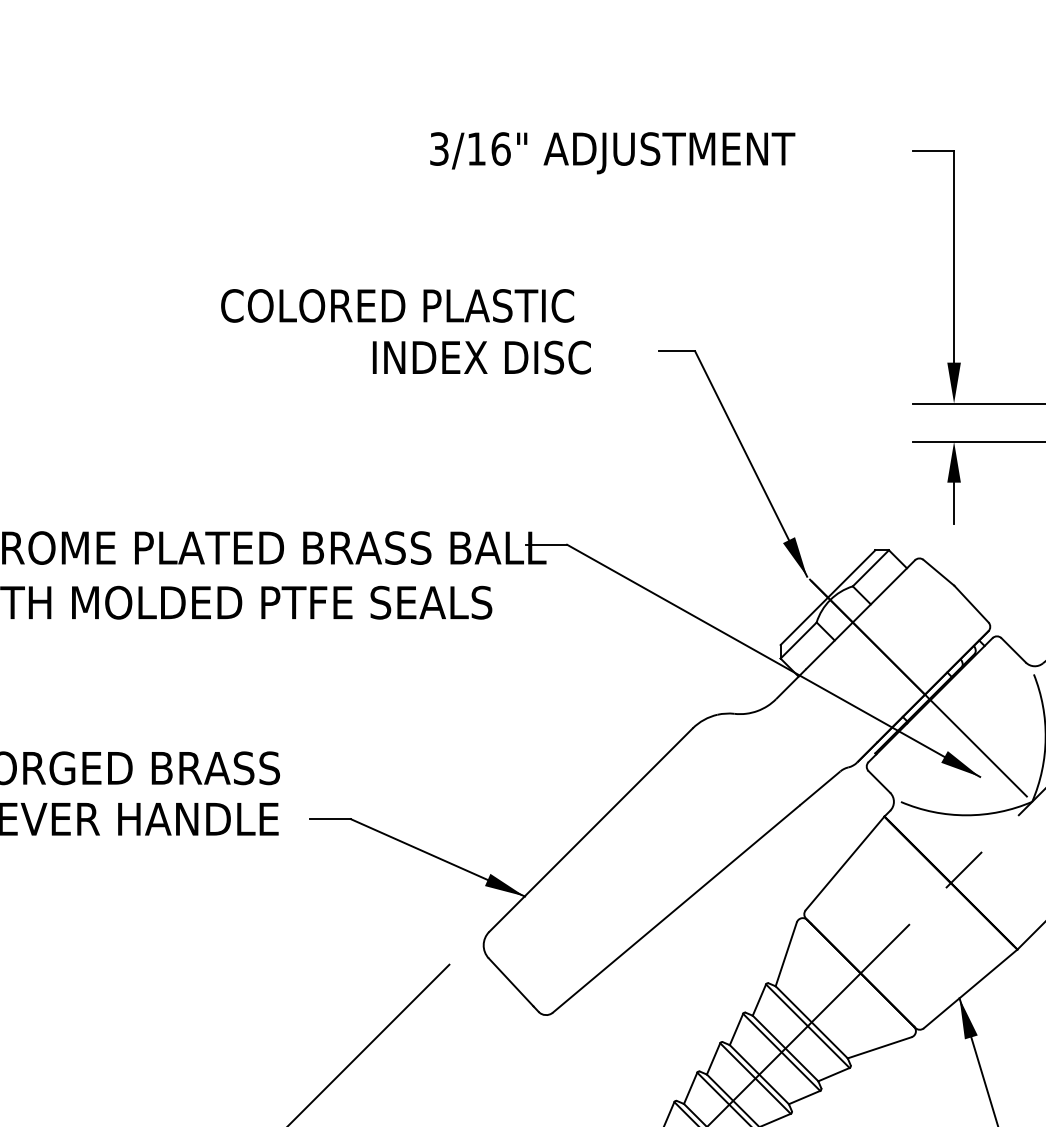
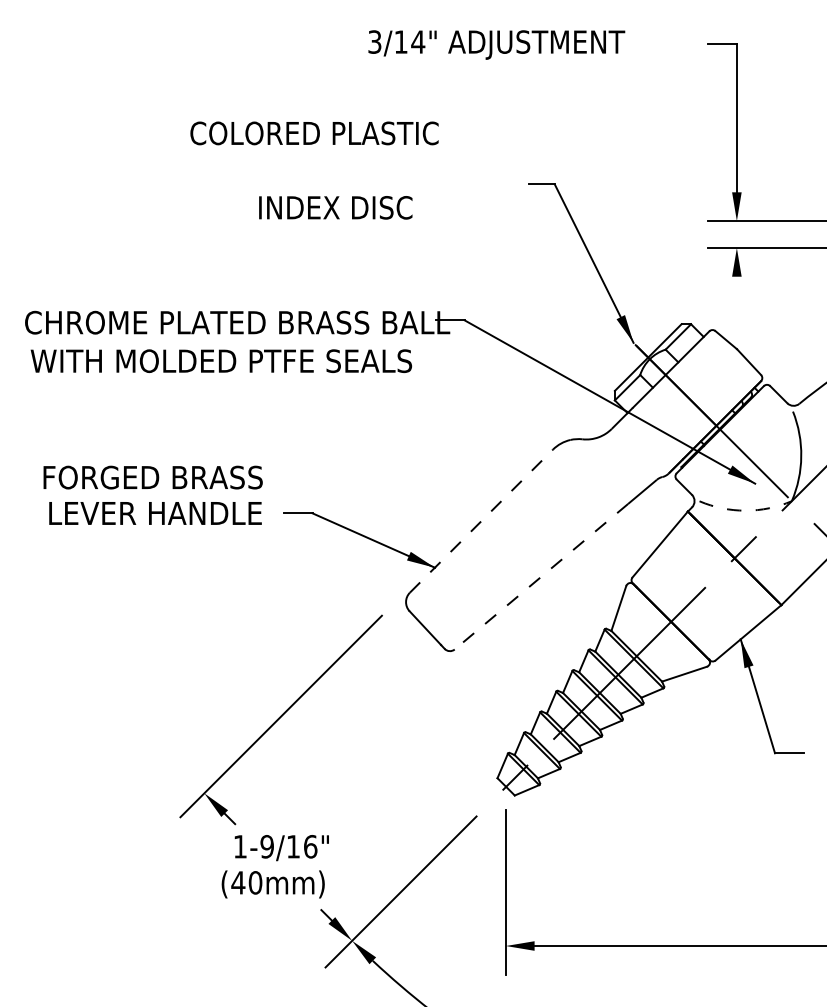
text: (501, 148) -> (418, 41), 3/16" -> 3/14"
text: (397, 306) -> (314, 133), moved
text: (481, 357) -> (335, 207), moved
line: (953, 502) -> (736, 290), removed
arc: (966, 815) -> (745, 510), solid -> dashed
line: (590, 829) -> (481, 520), solid -> dashed
line: (676, 910) -> (541, 577), solid -> dashed

